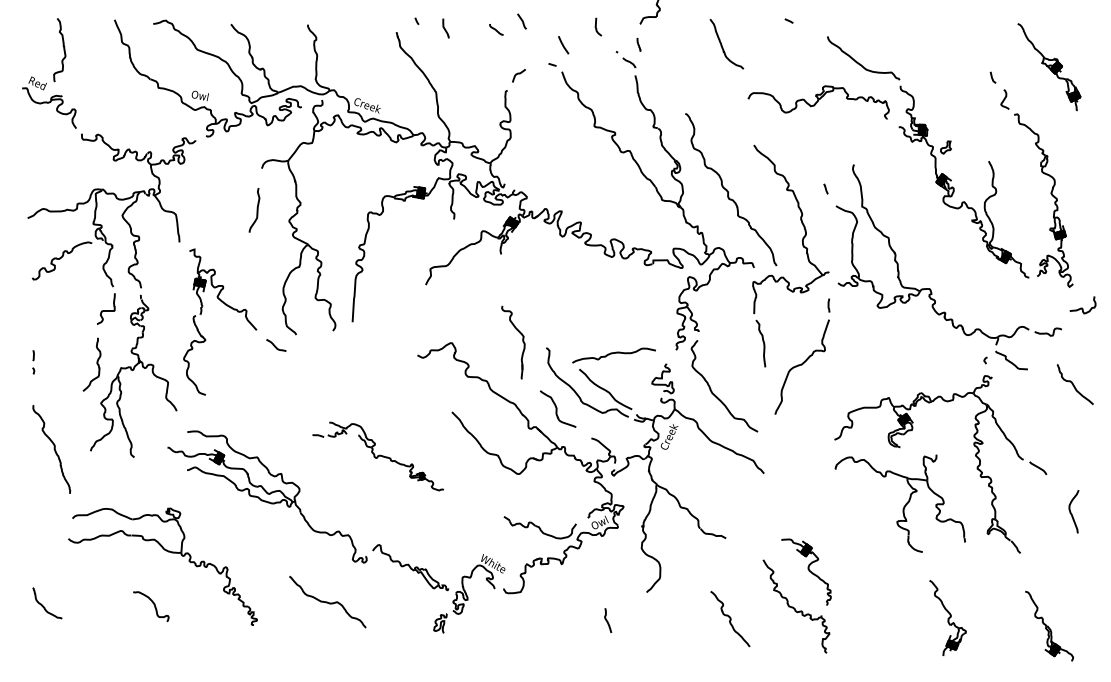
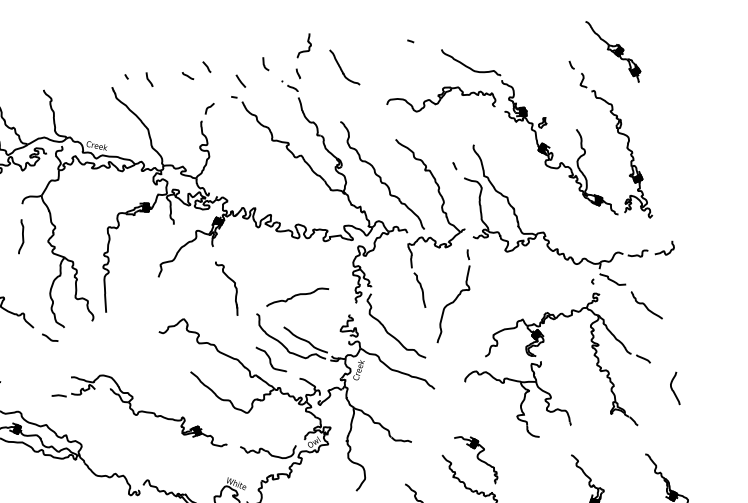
curve: (722, 44) -> (341, 68), moved
curve: (1082, 307) -> (664, 250), moved
part: (522, 342) -> (234, 287), moved
curve: (612, 354) -> (296, 296), moved
curve: (1074, 384) -> (646, 305), moved
part: (377, 456) -> (137, 412), size x1.67
part: (899, 503) -> (517, 402), moved

